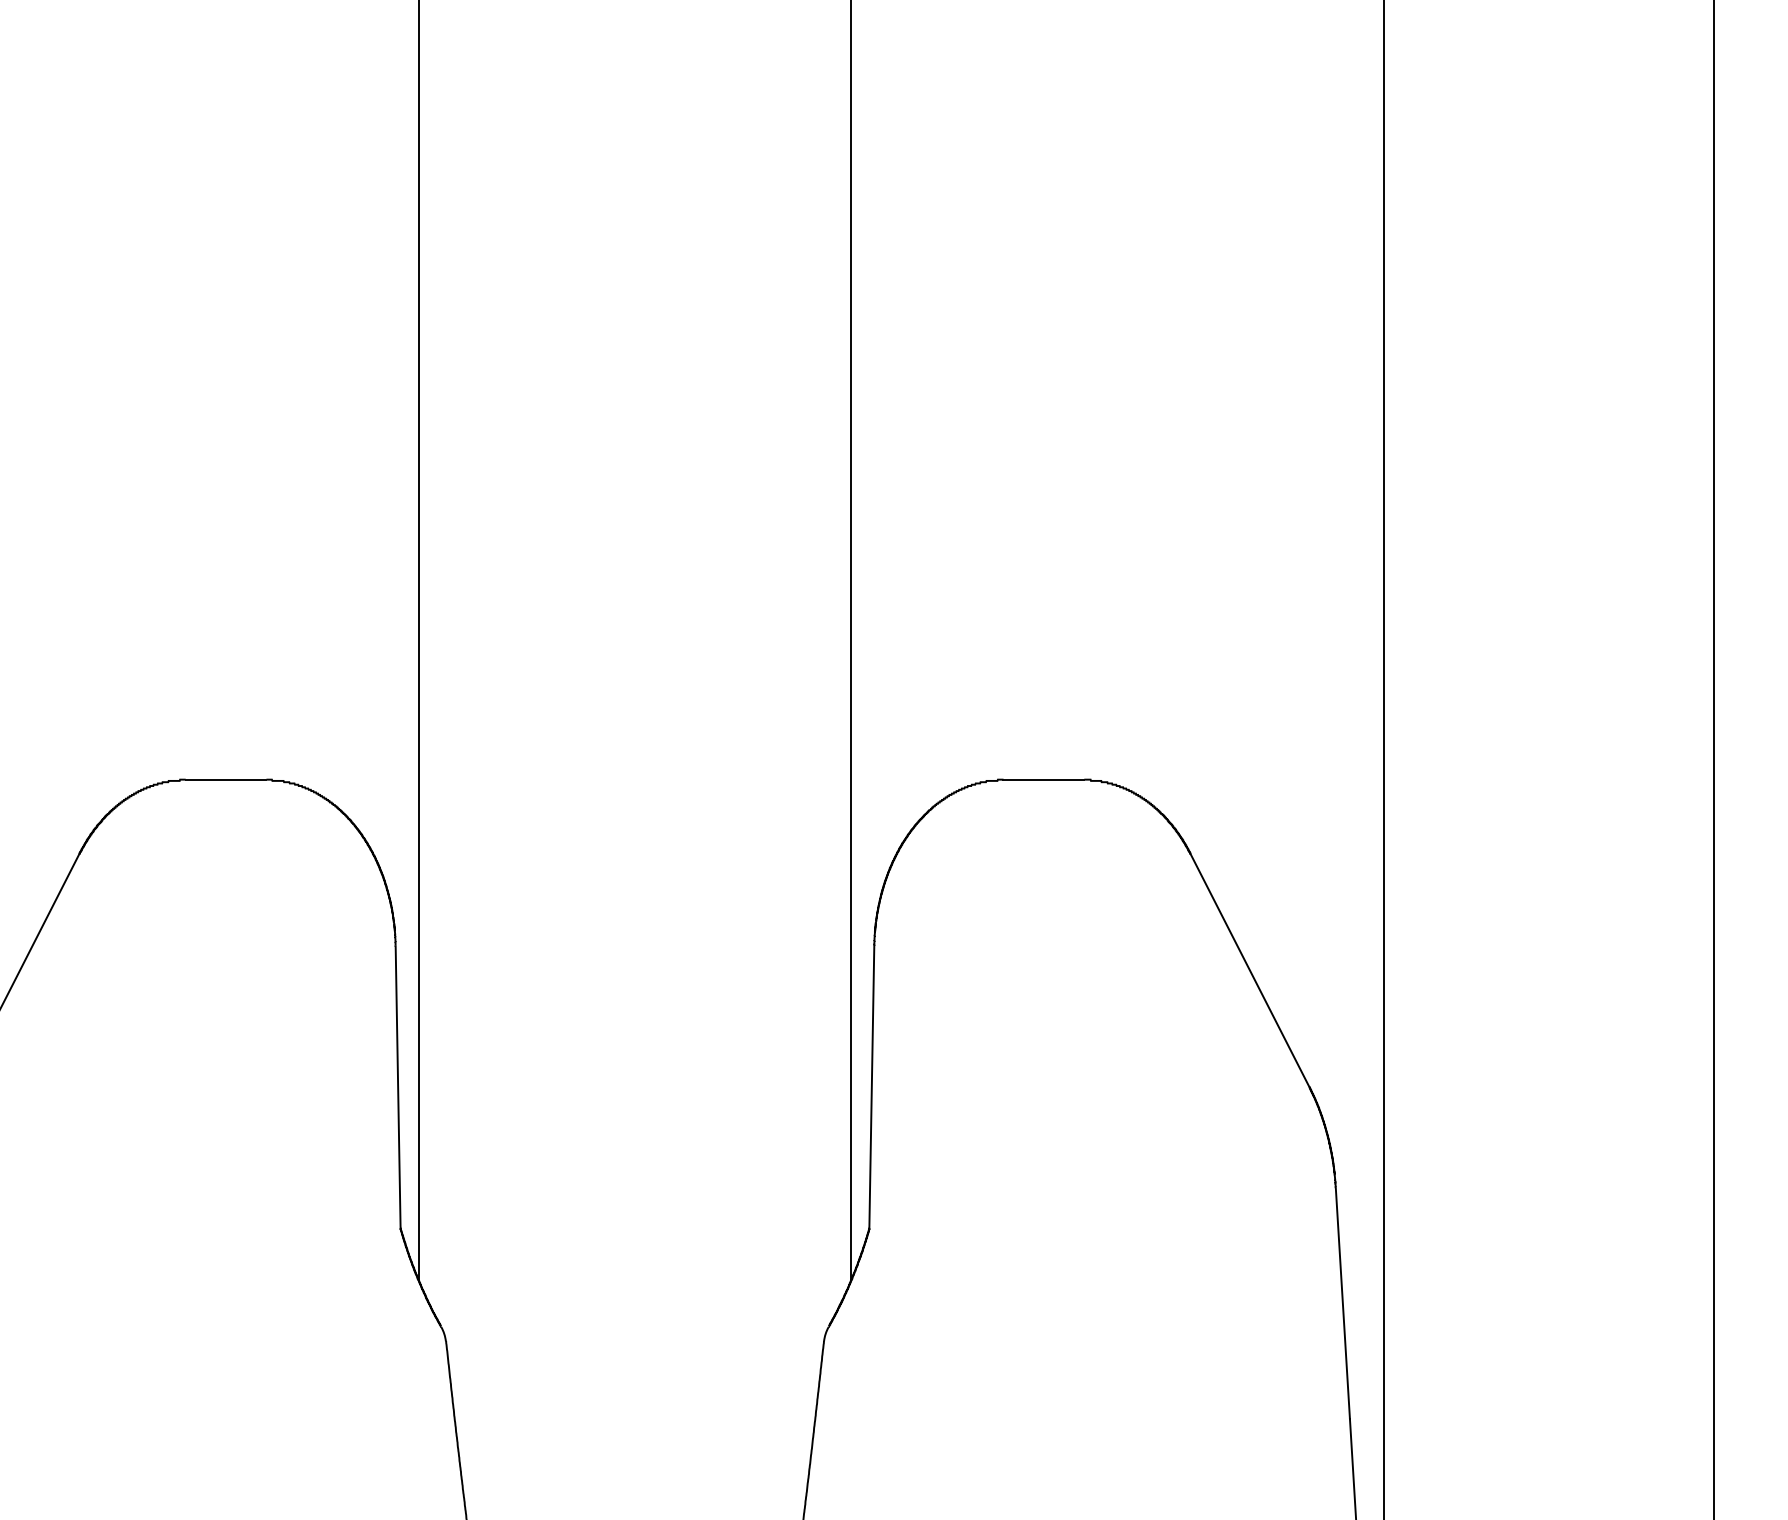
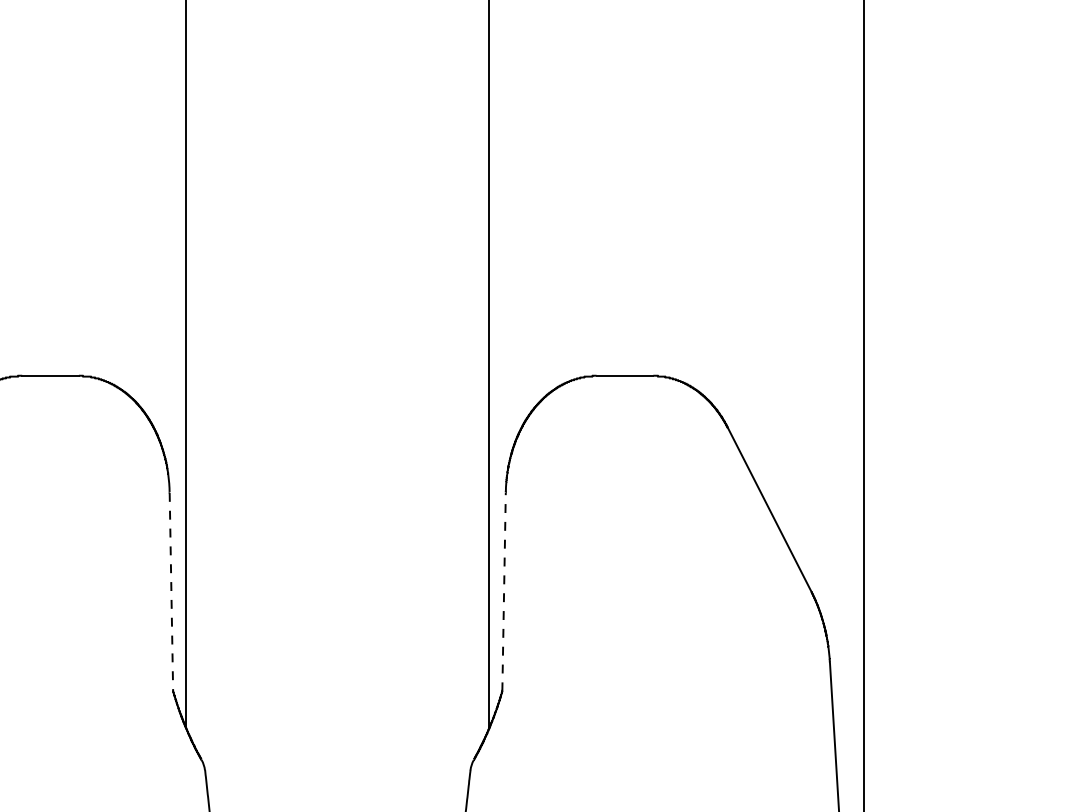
line: (871, 1087) -> (503, 591), solid -> dashed
line: (398, 1088) -> (171, 592), solid -> dashed

